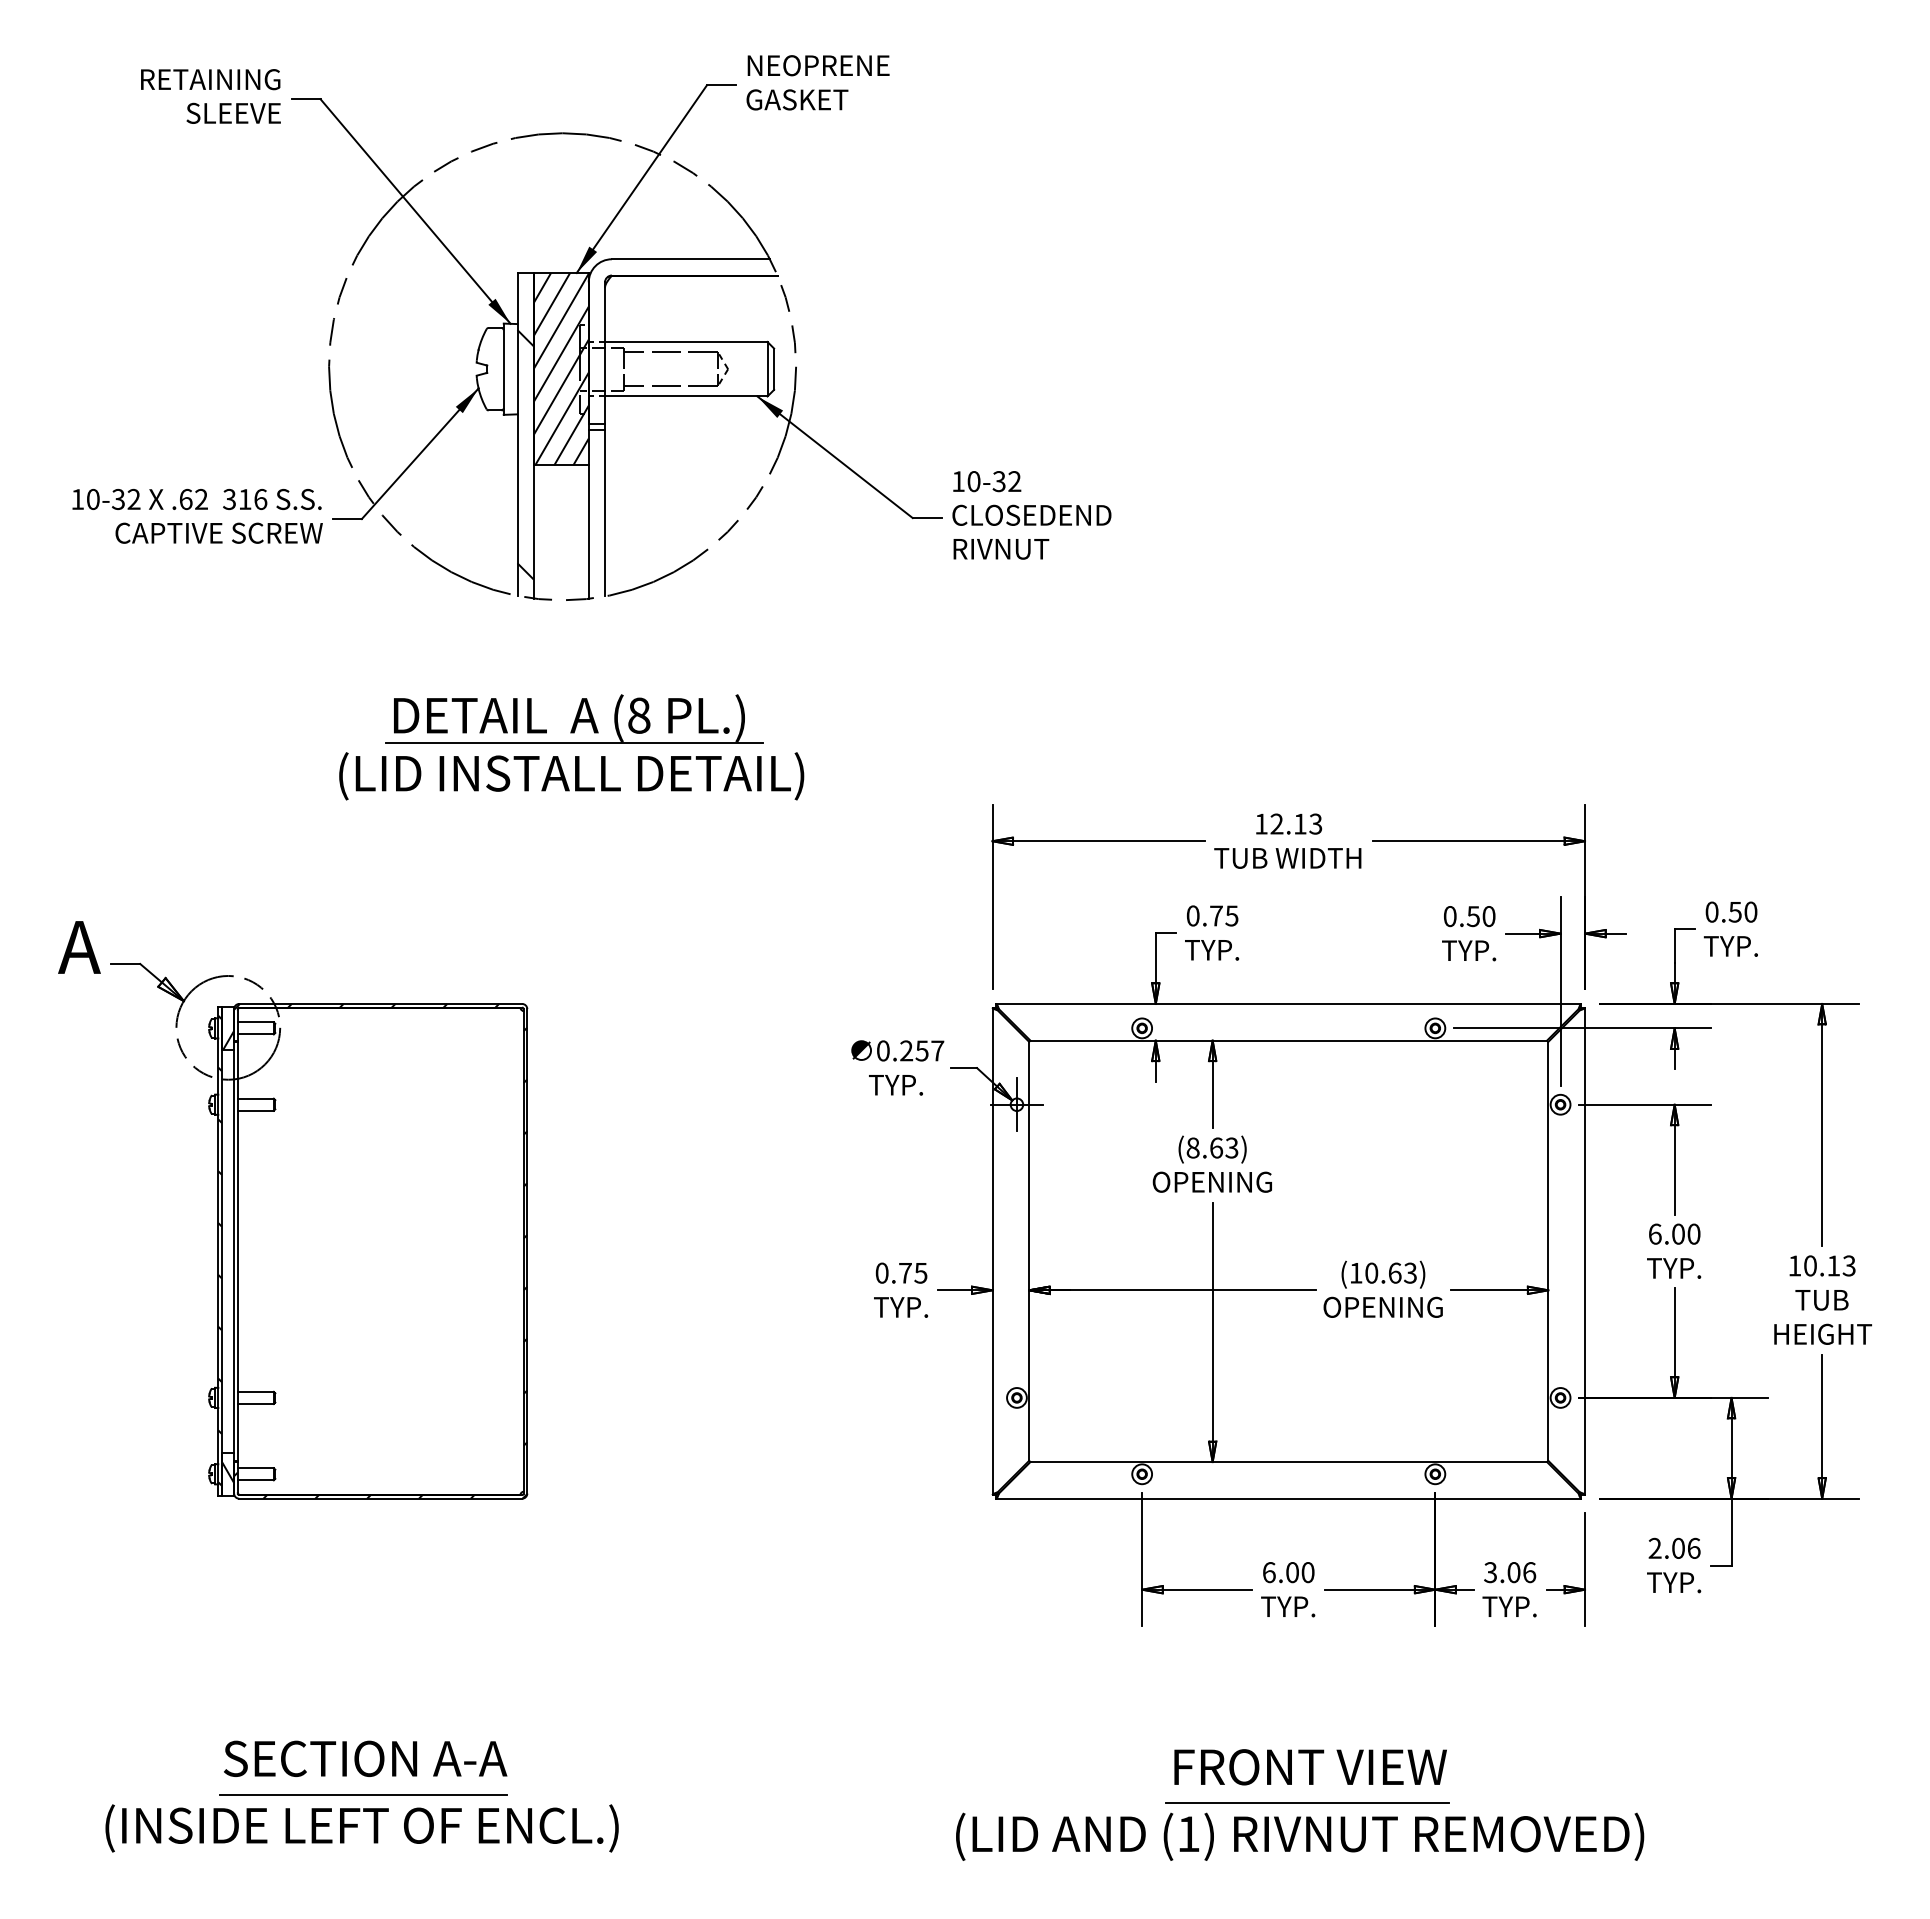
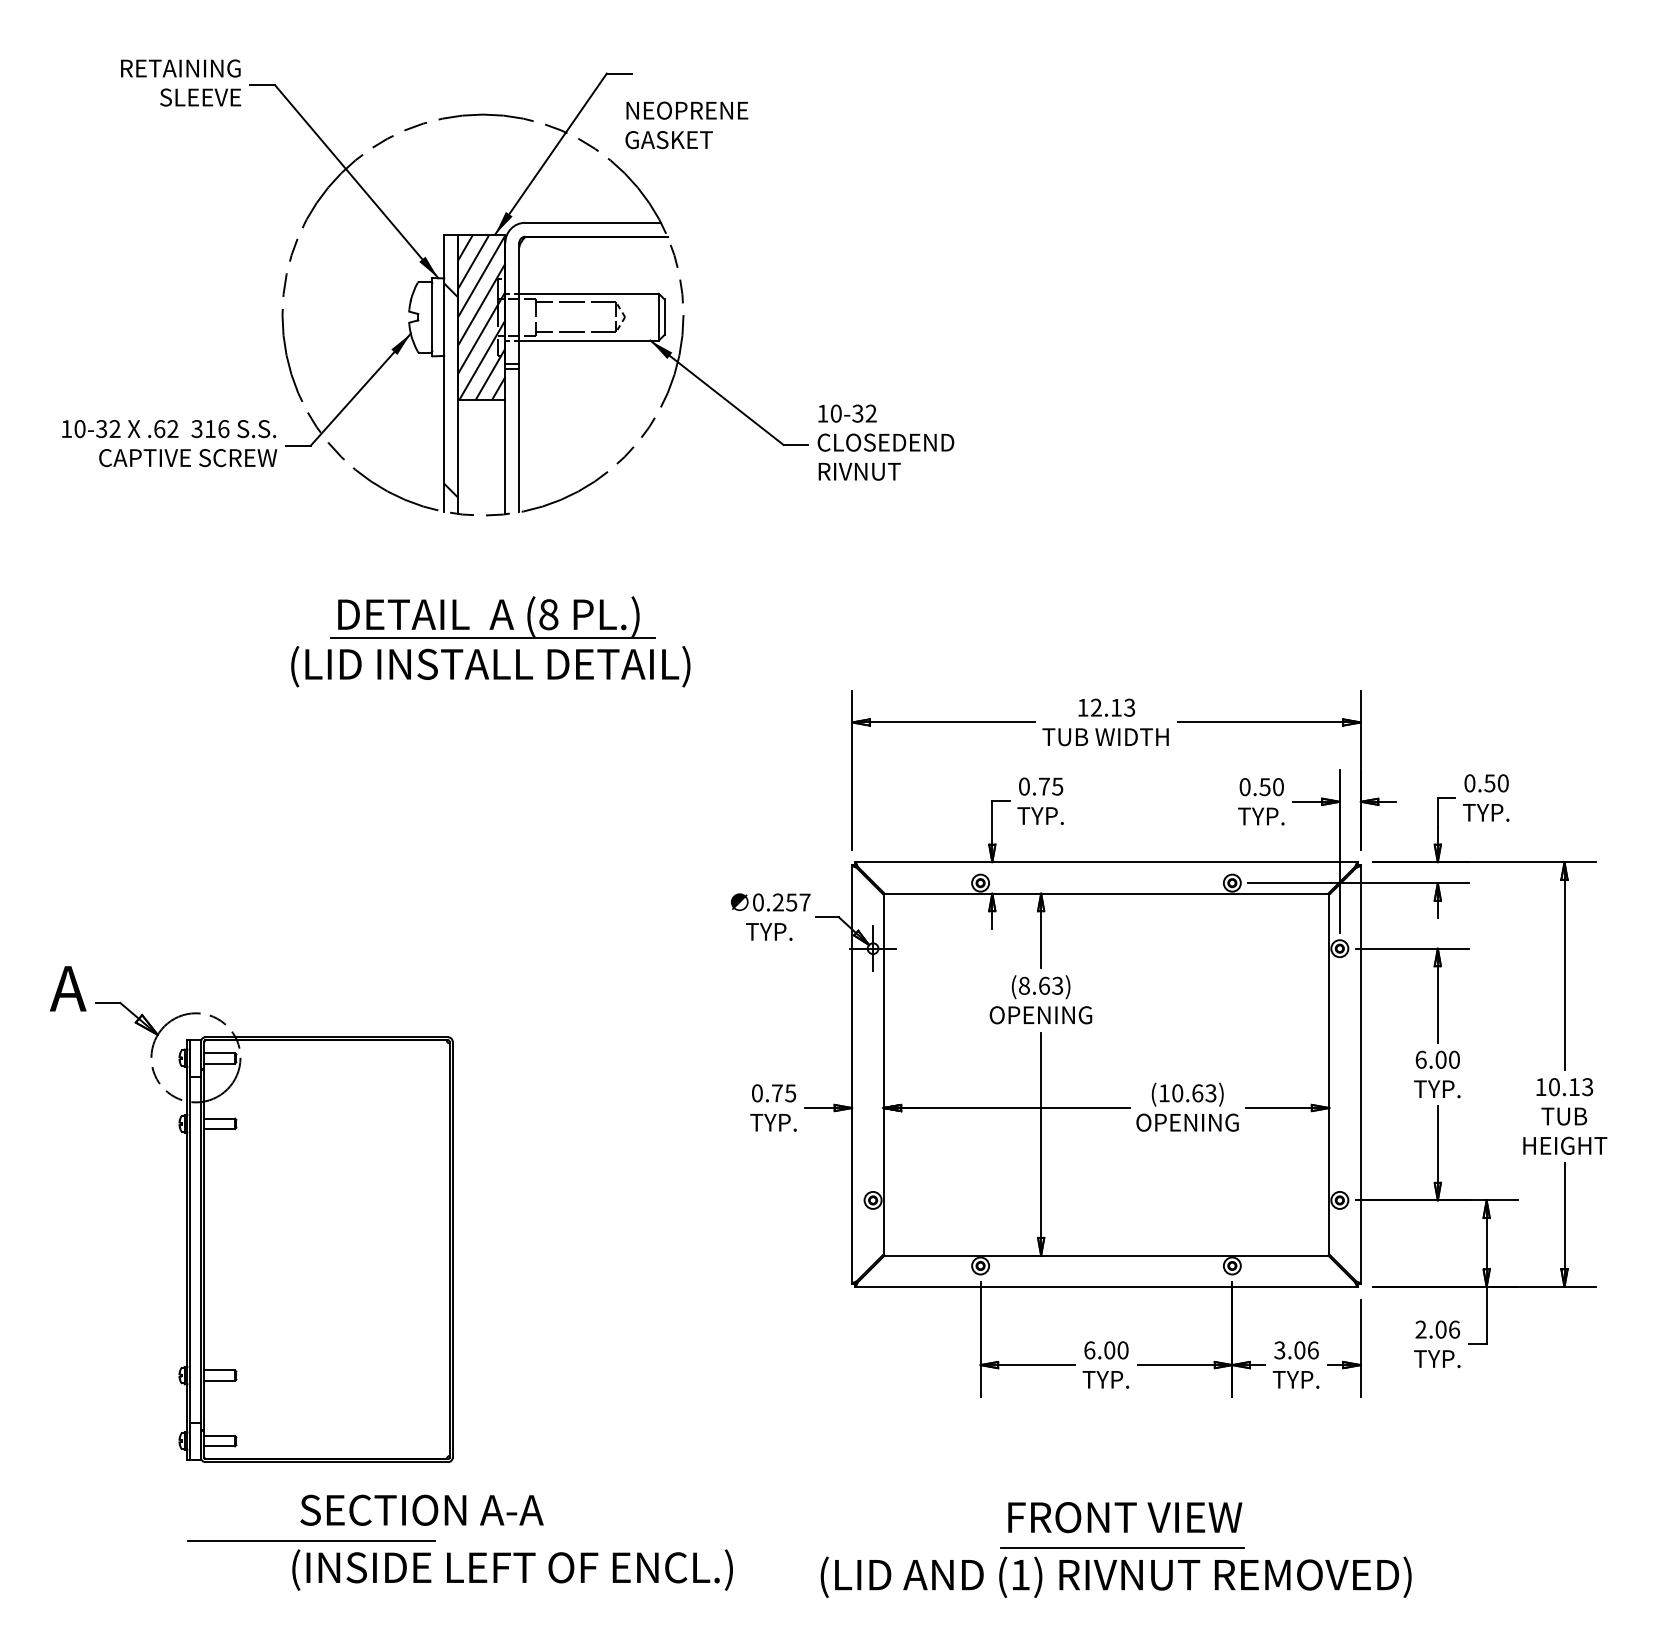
text: (817, 82) -> (686, 125), moved
part: (293, 1210) -> (251, 1214), moved
text: (365, 1758) -> (421, 1510), moved
text: (361, 1828) -> (512, 1570), moved

